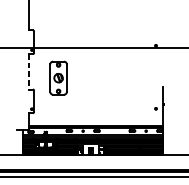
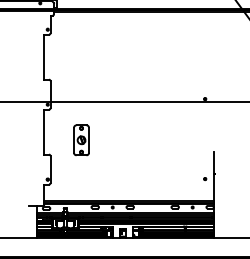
line: (29, 72) -> (44, 132), dashed -> solid
part: (58, 78) -> (81, 140), size x0.71

